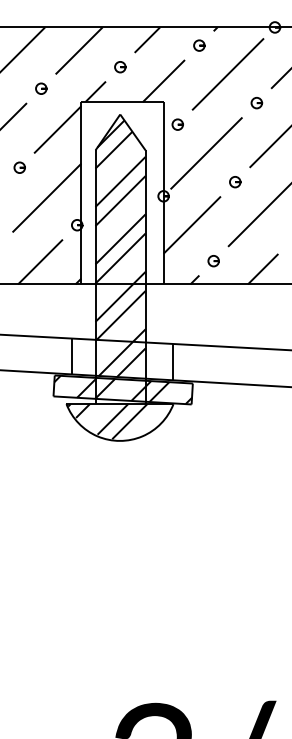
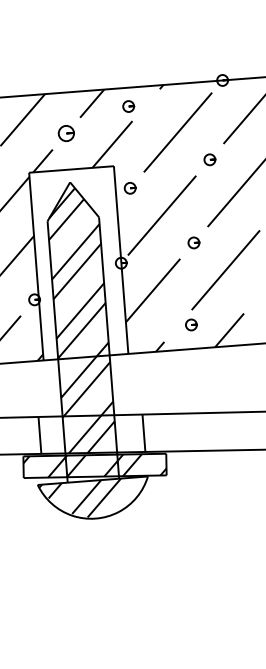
part: (199, 45) -> (128, 106), moved
part: (120, 67) -> (66, 133), size x1.4
part: (213, 261) -> (191, 325), moved

